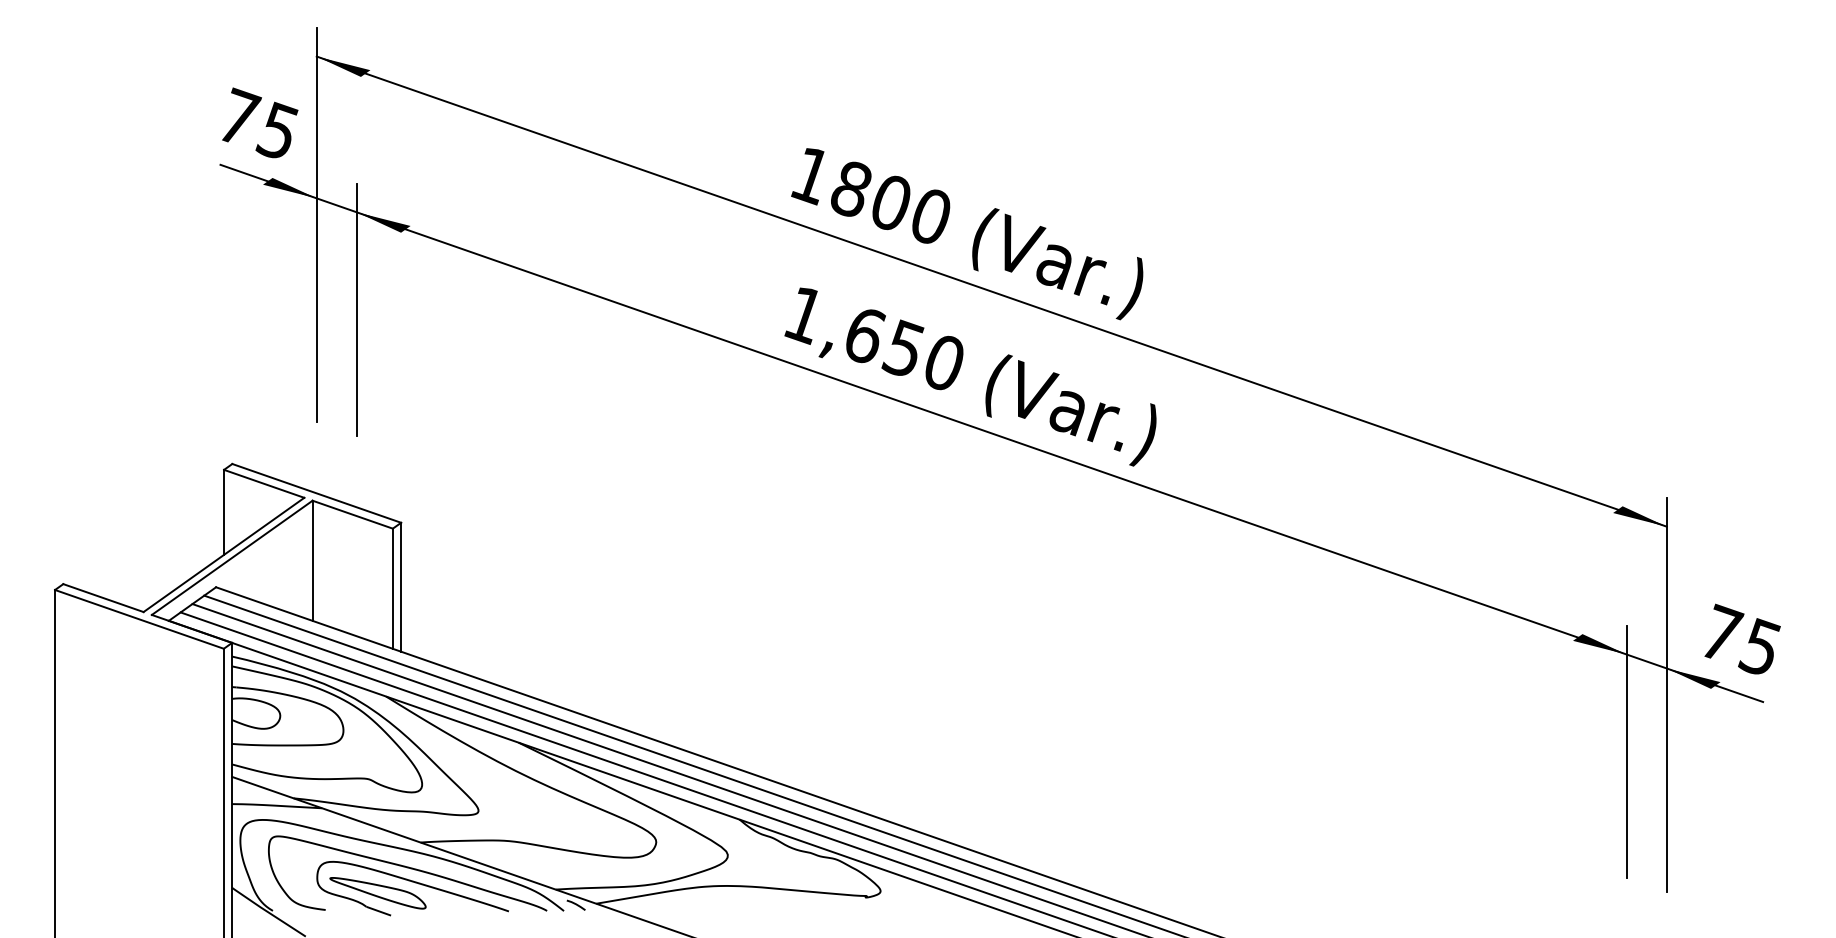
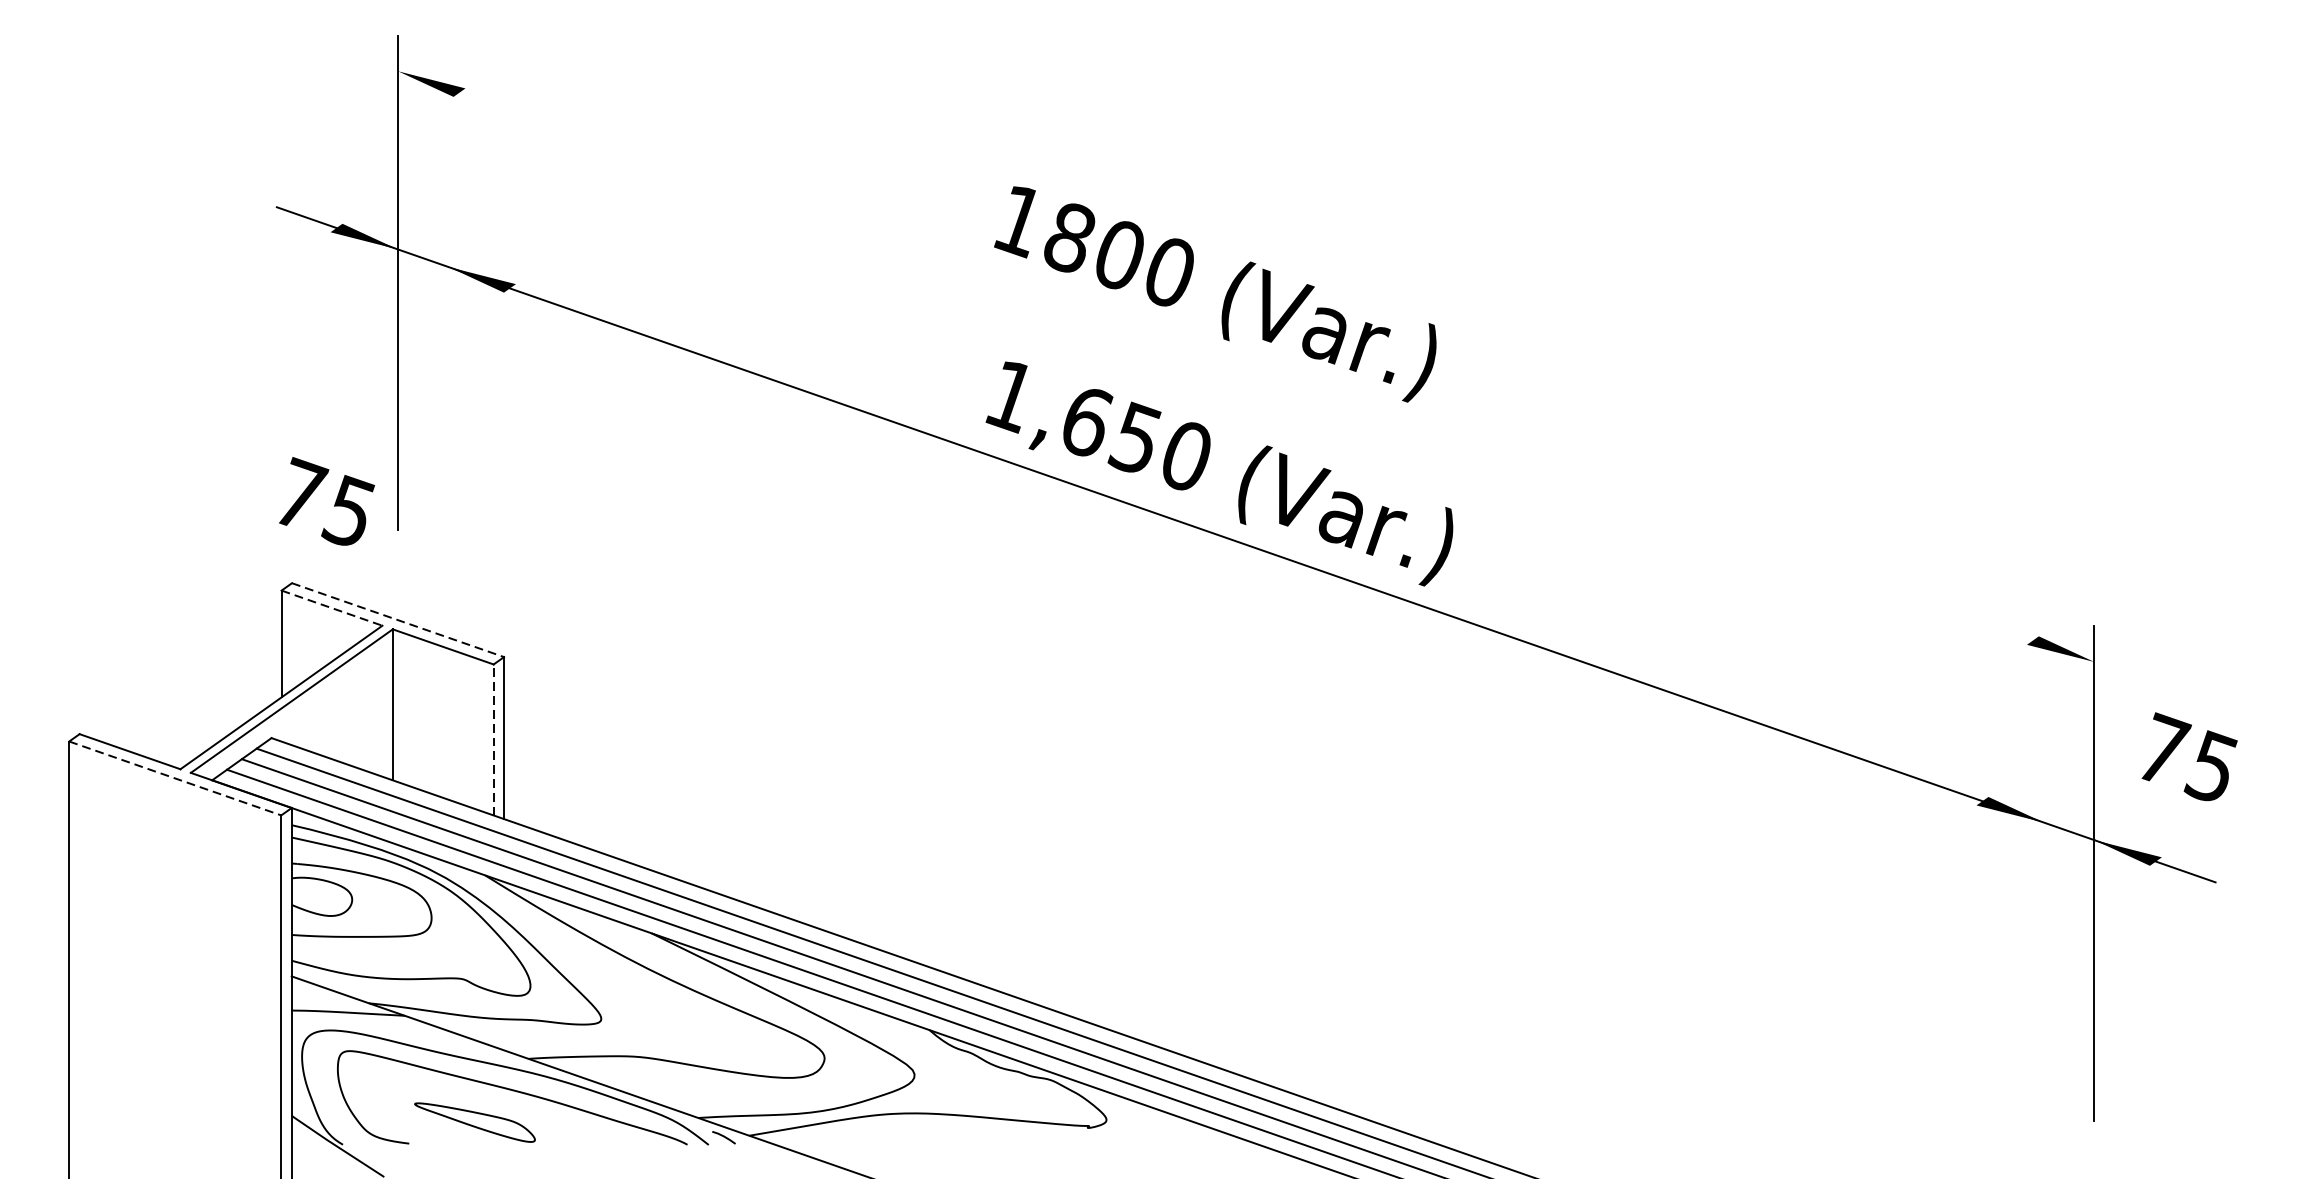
text: (260, 122) -> (327, 500), moved
line: (991, 291) -> (1245, 366), removed
line: (356, 309) -> (447, 389), removed
line: (264, 484) -> (332, 608), solid -> dashed
line: (317, 493) -> (398, 620), solid -> dashed
line: (392, 588) -> (493, 739), solid -> dashed
line: (139, 619) -> (175, 778), solid -> dashed
text: (1742, 638) -> (2189, 755), moved
line: (1626, 751) -> (2043, 944), removed
part: (412, 888) -> (518, 1116), removed

